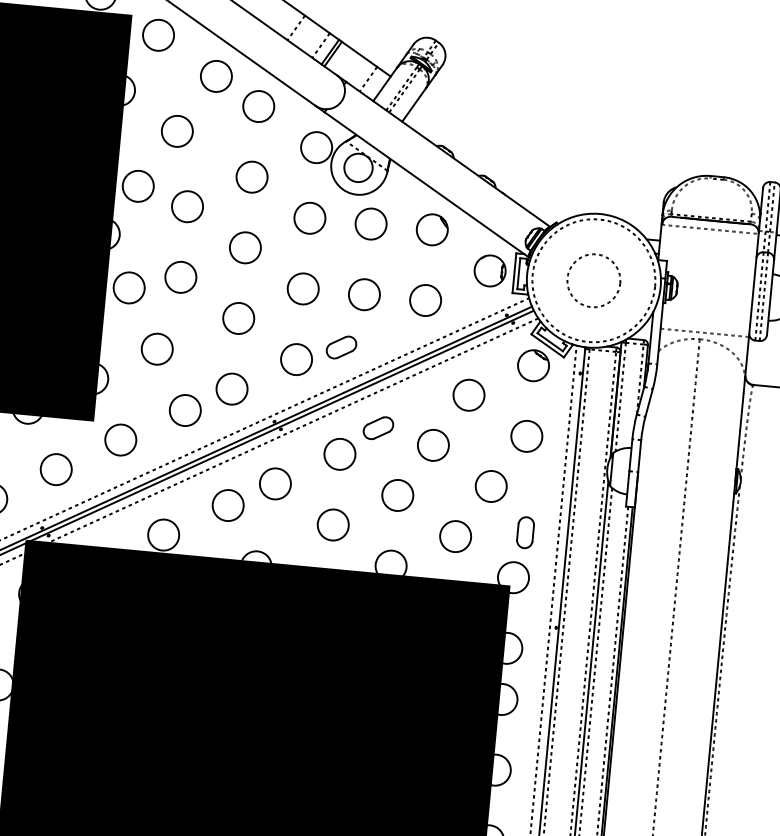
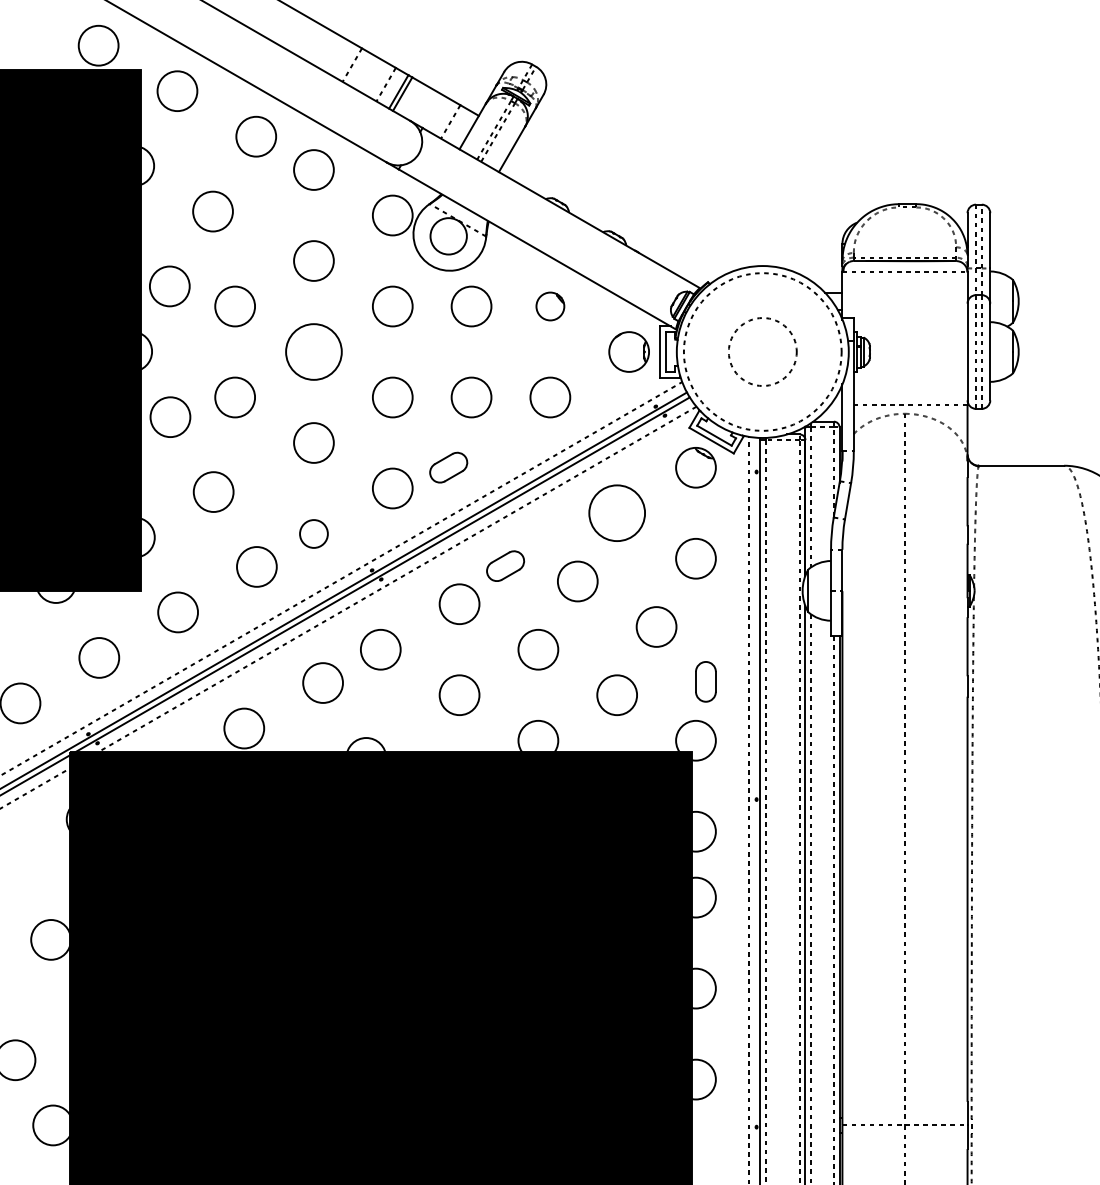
part: (432, 229) -> (550, 306), size x0.7
circle: (245, 247) -> (313, 351), size x1.4
circle: (231, 388) -> (313, 533), size x0.7
circle: (469, 395) -> (617, 513), size x1.4

